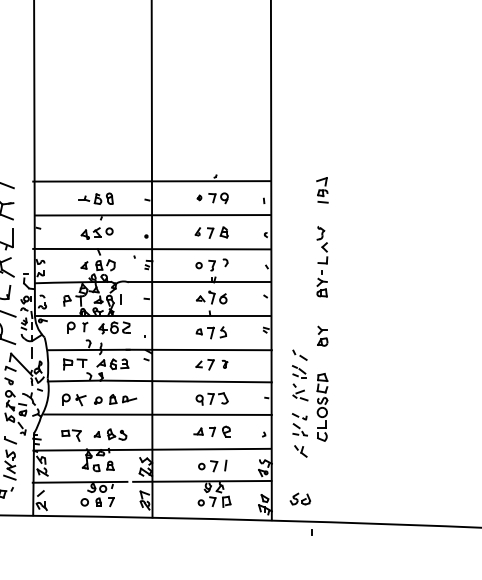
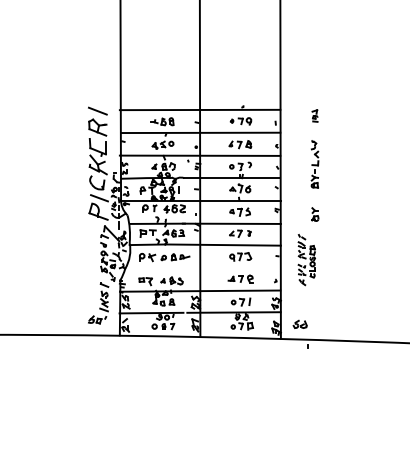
part: (321, 189) -> (314, 115), size x0.7
part: (309, 402) -> (306, 259), size x0.7
line: (157, 414) -> (203, 267), removed

